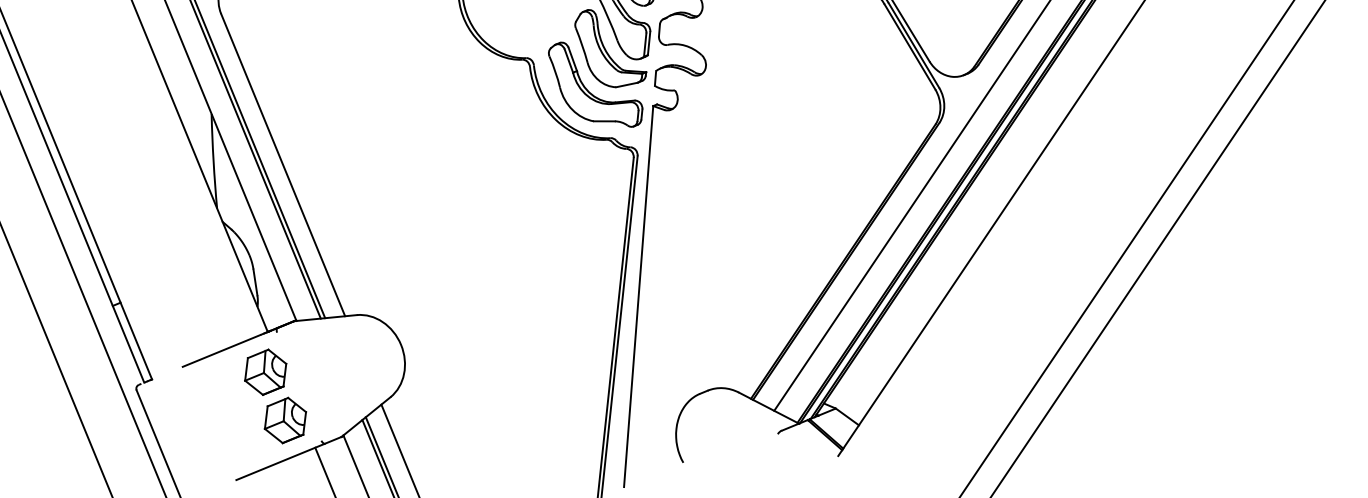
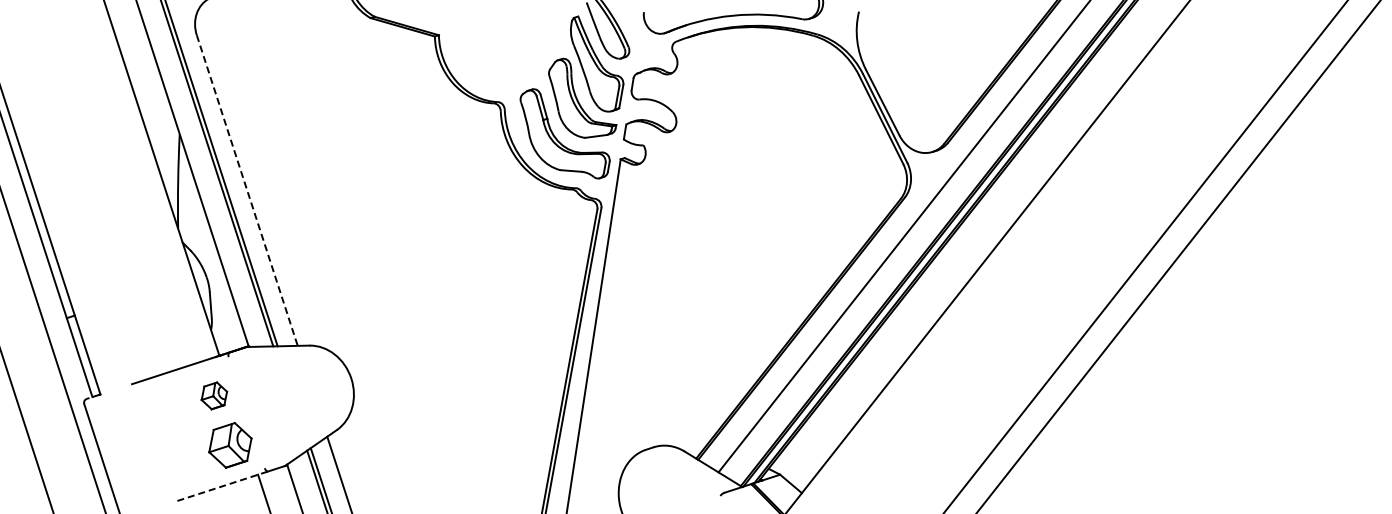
line: (283, 166) -> (247, 191), solid -> dashed
part: (265, 371) -> (214, 395), size x0.6
line: (280, 462) -> (222, 486), solid -> dashed

